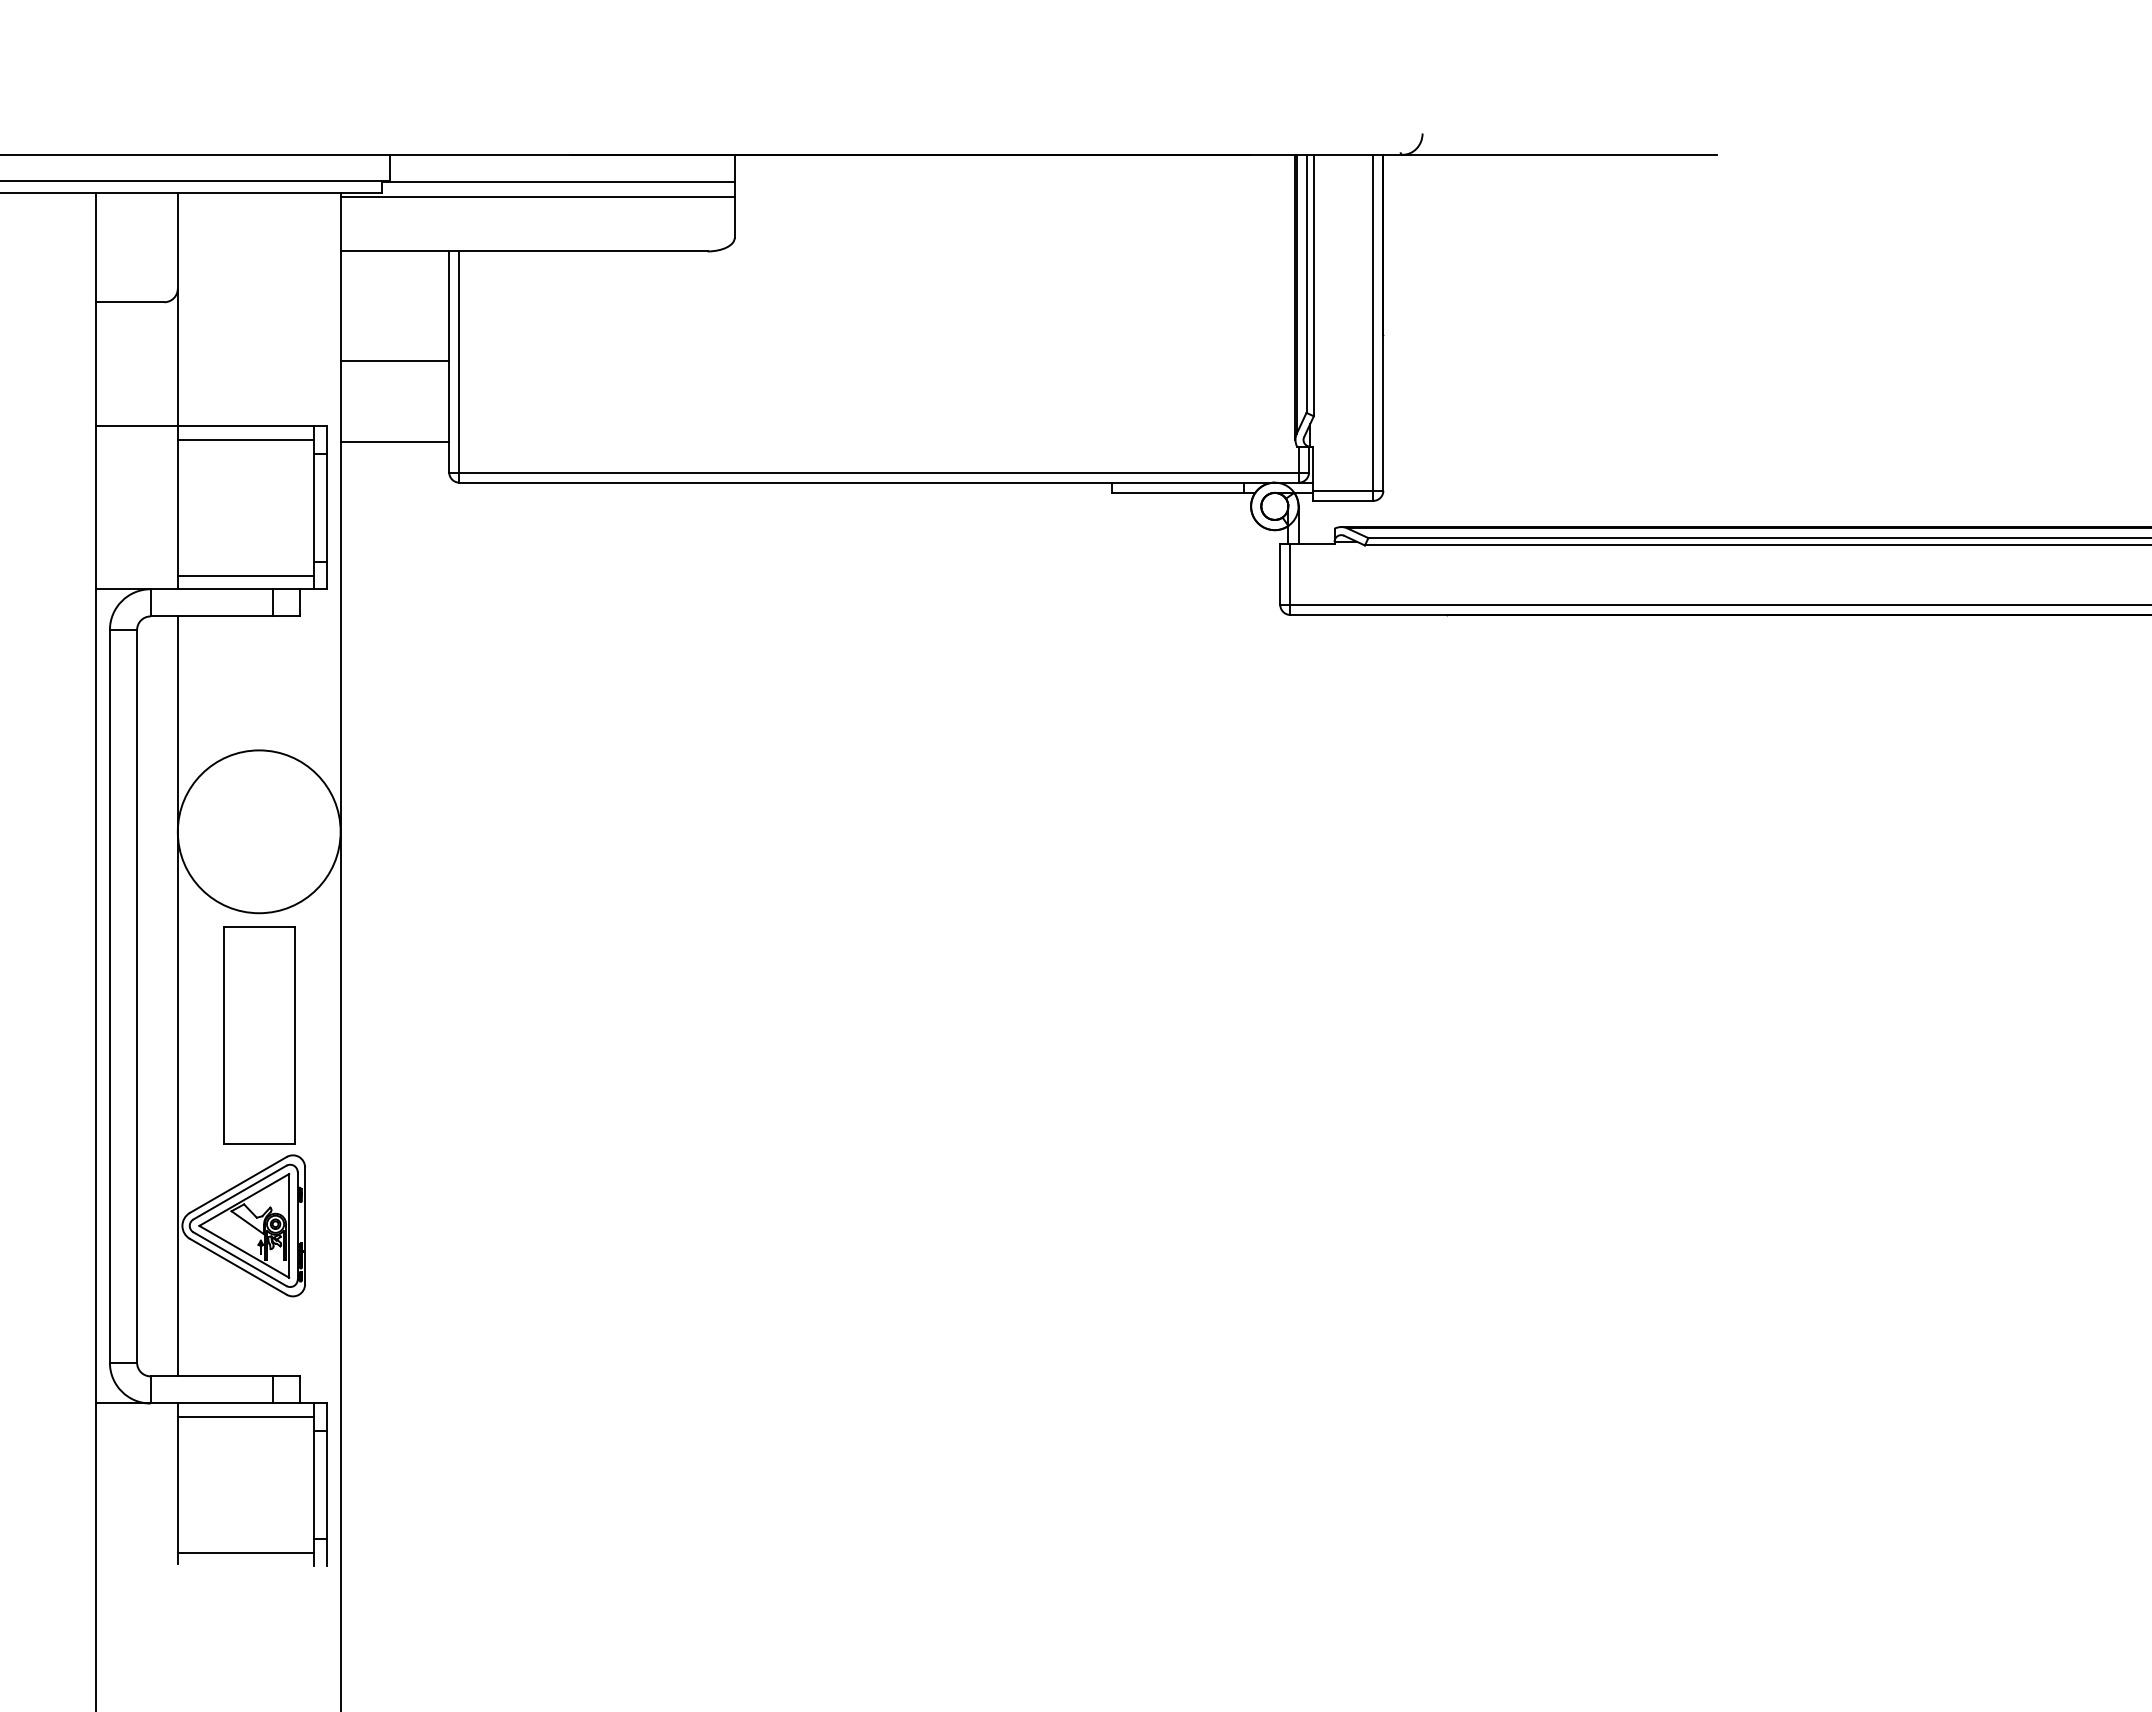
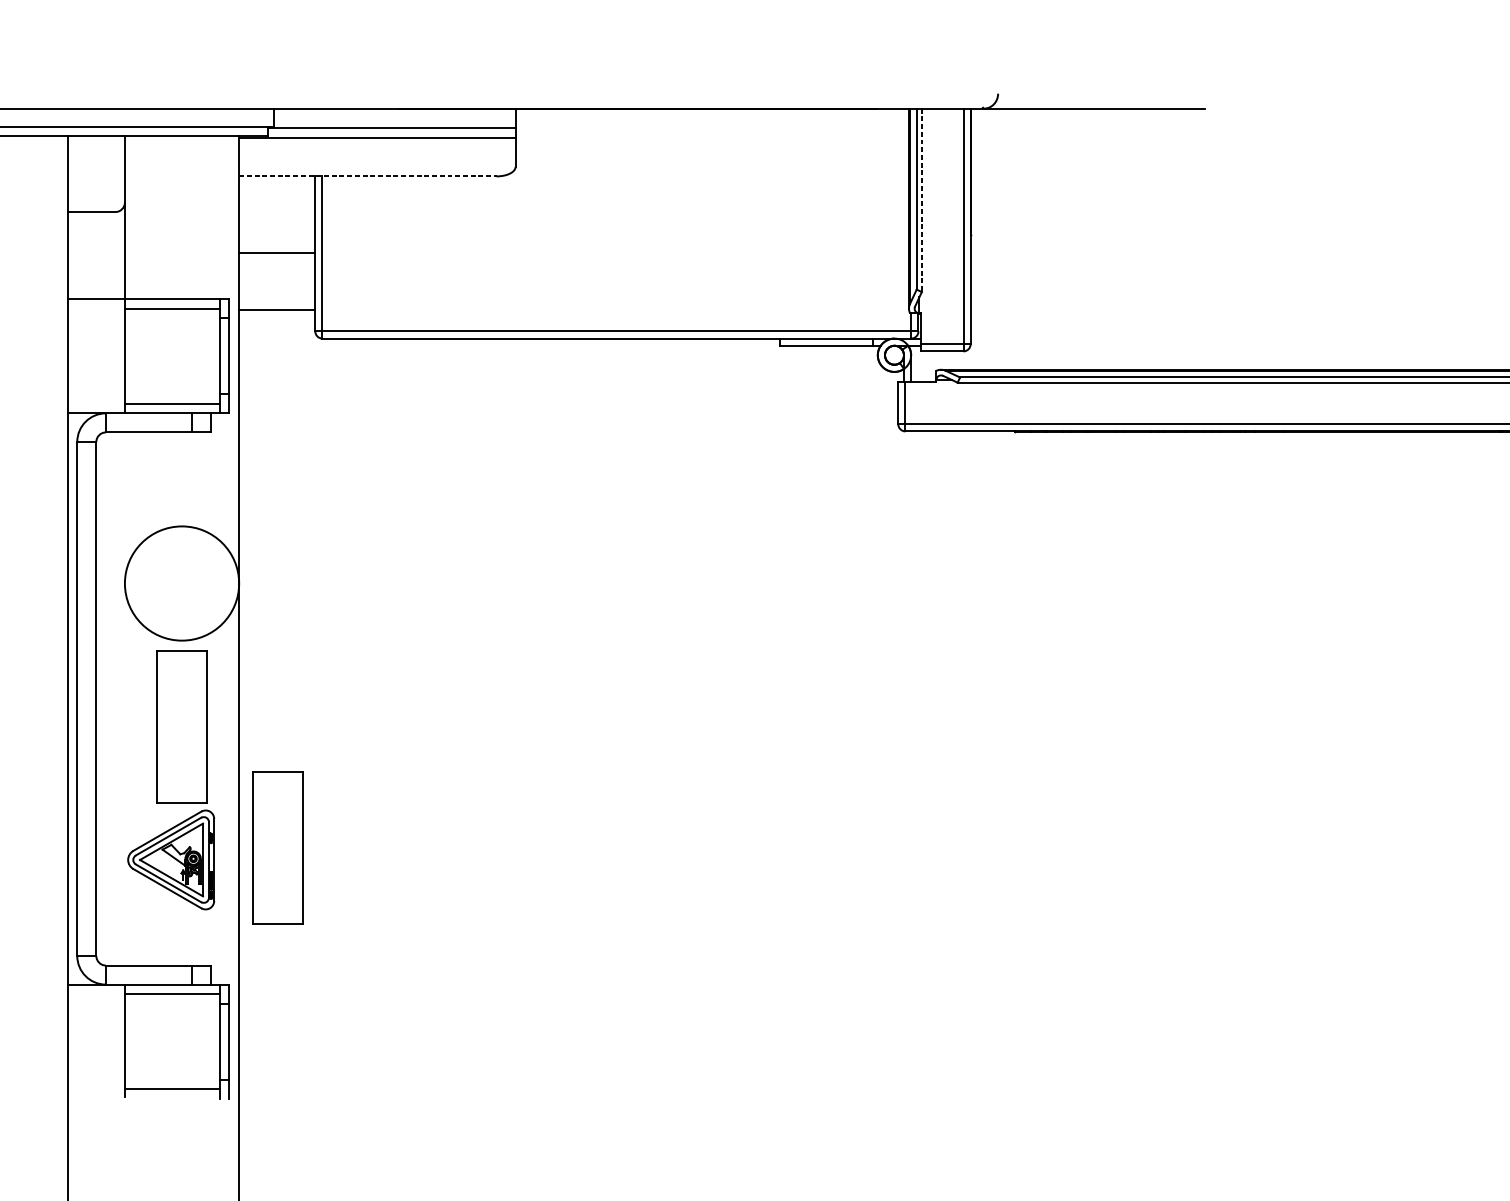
line: (524, 251) -> (368, 176), solid -> dashed
line: (1313, 285) -> (921, 200), solid -> dashed
line: (177, 996) -> (124, 699), removed
part: (396, 1208) -> (278, 847), added

